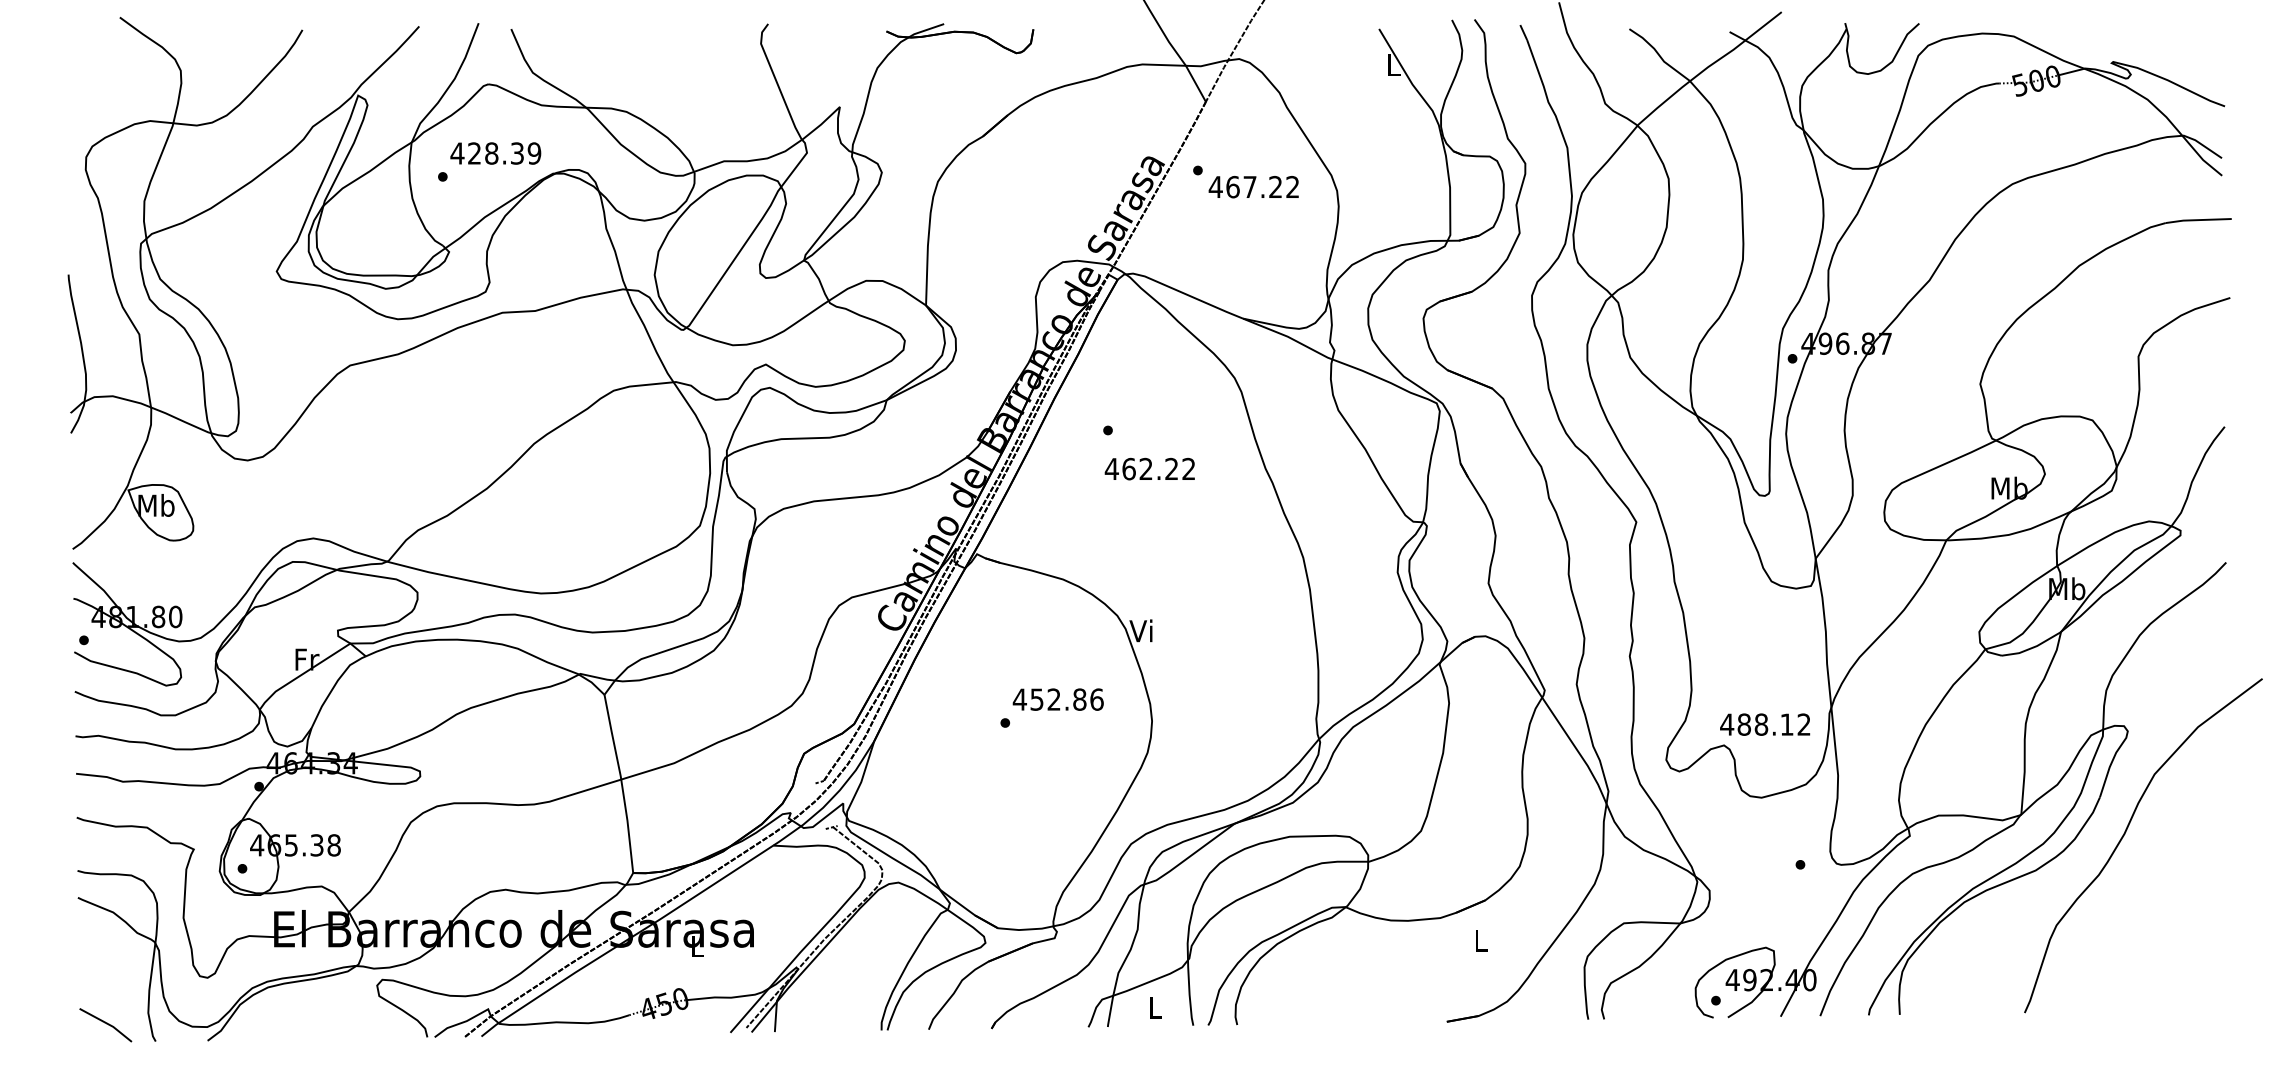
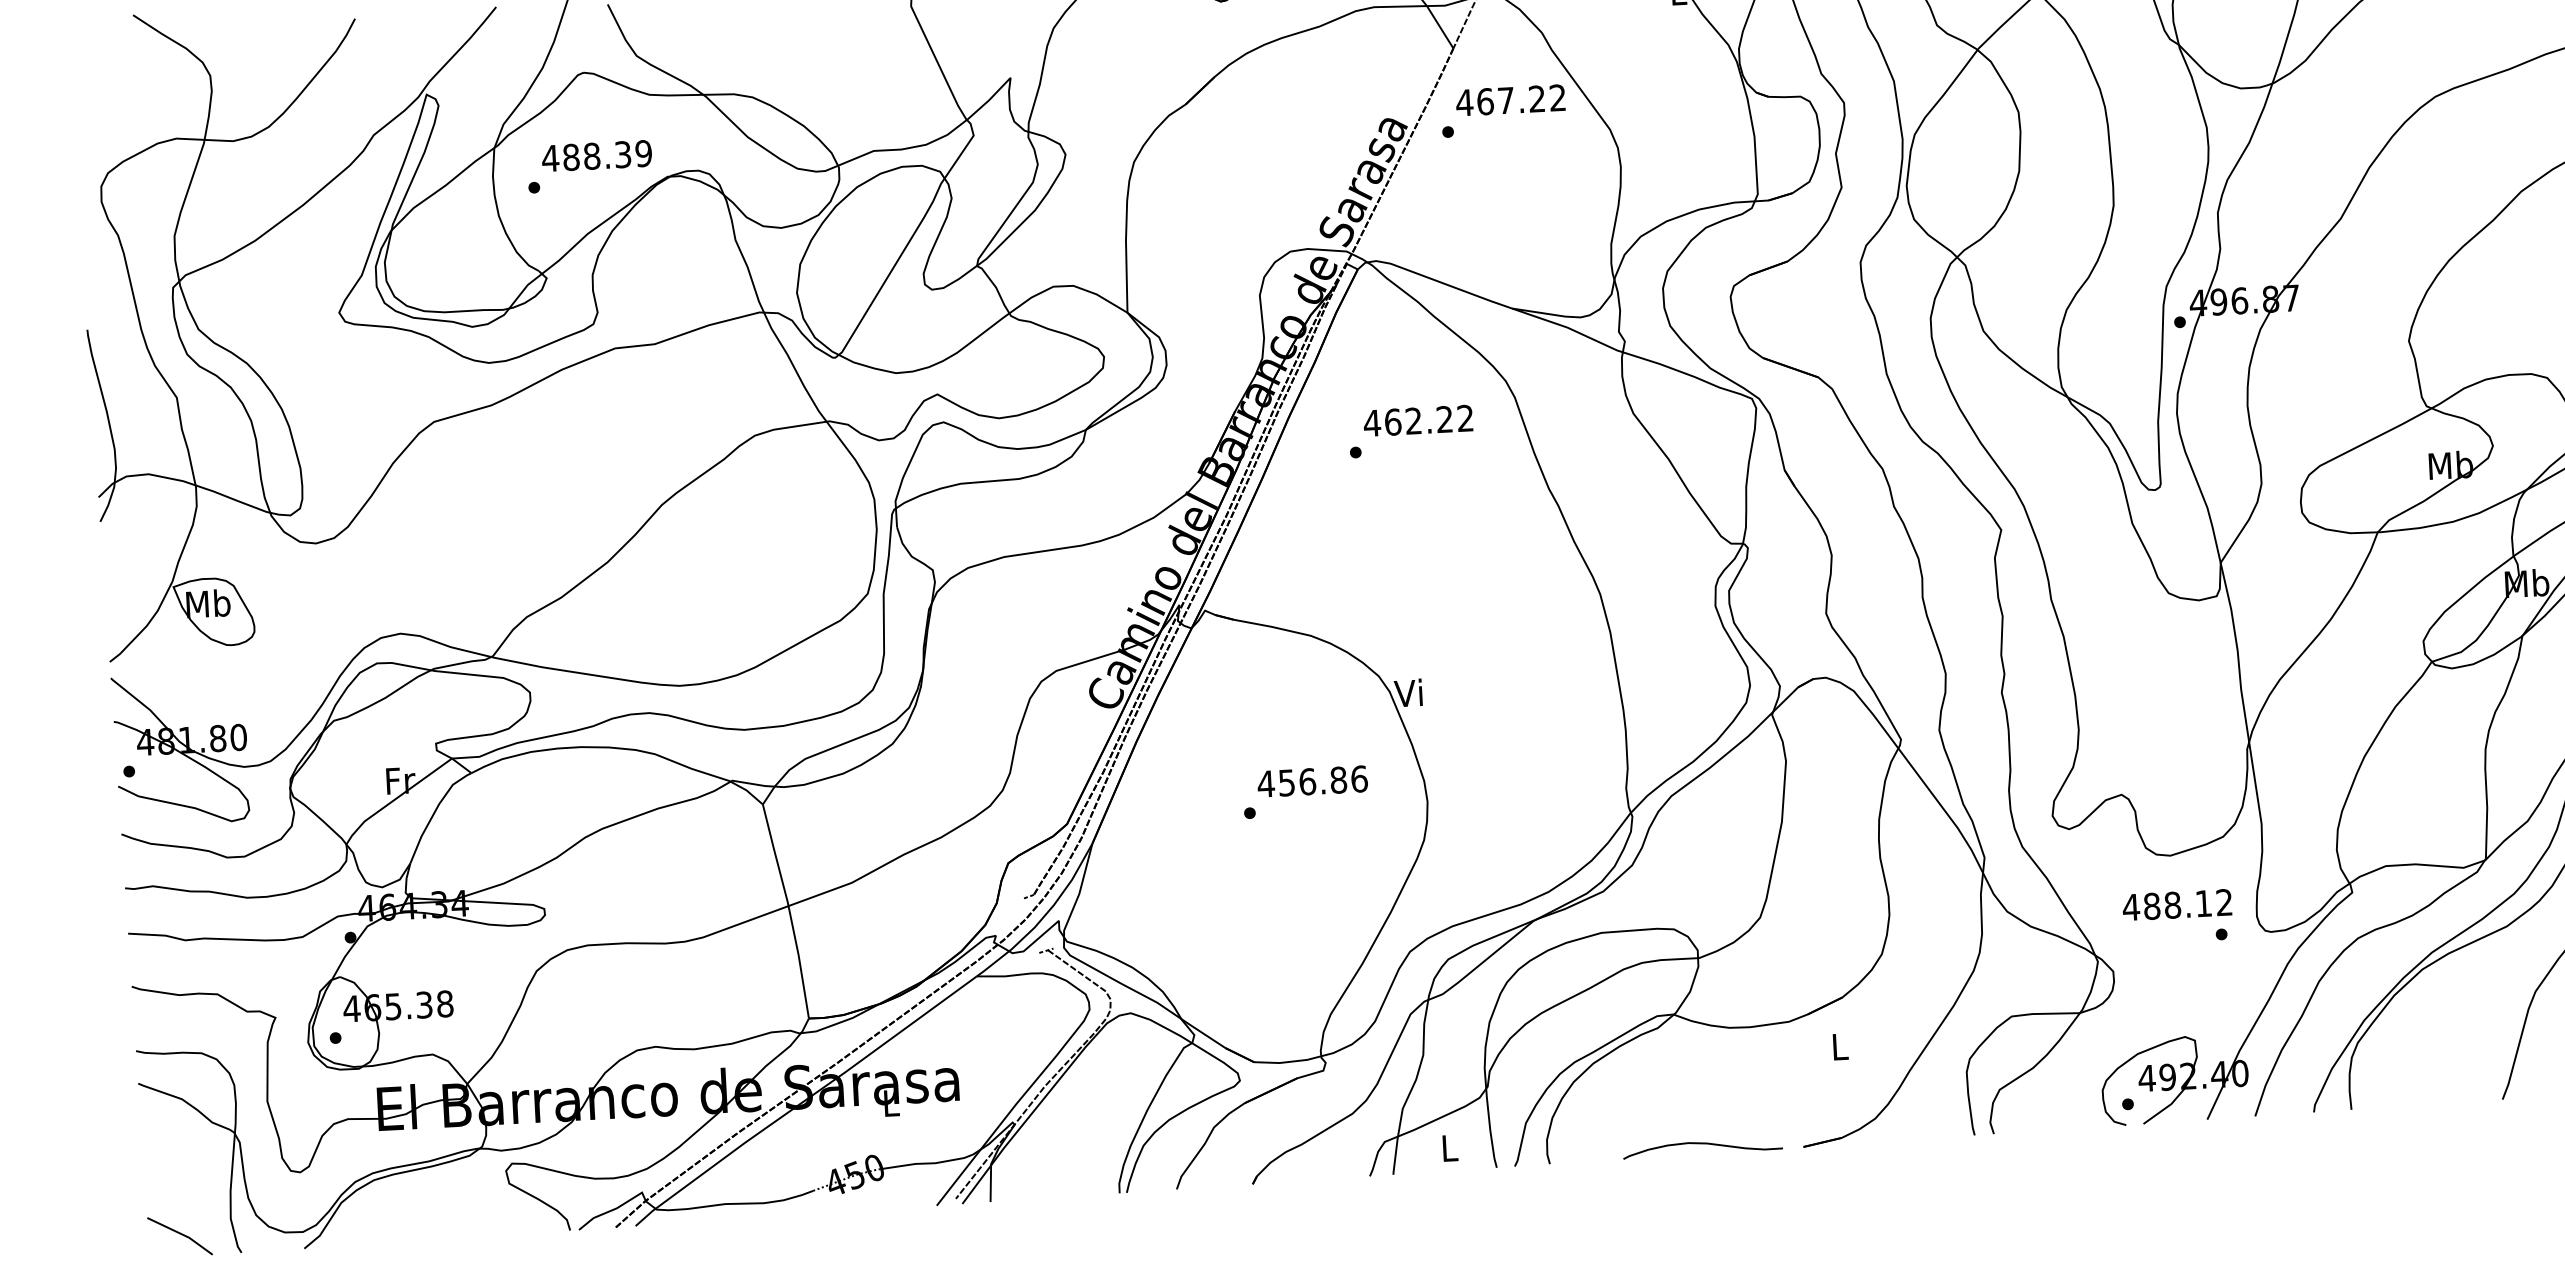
text: (474, 153) -> (571, 157), 428.39 -> 488.39
text: (1253, 187) -> (1510, 100), moved
text: (1149, 468) -> (1417, 420), moved
text: (1054, 699) -> (1308, 781), 452.86 -> 456.86
text: (1765, 724) -> (2177, 904), moved
curve: (1363, 1015) -> (1702, 1144), added

